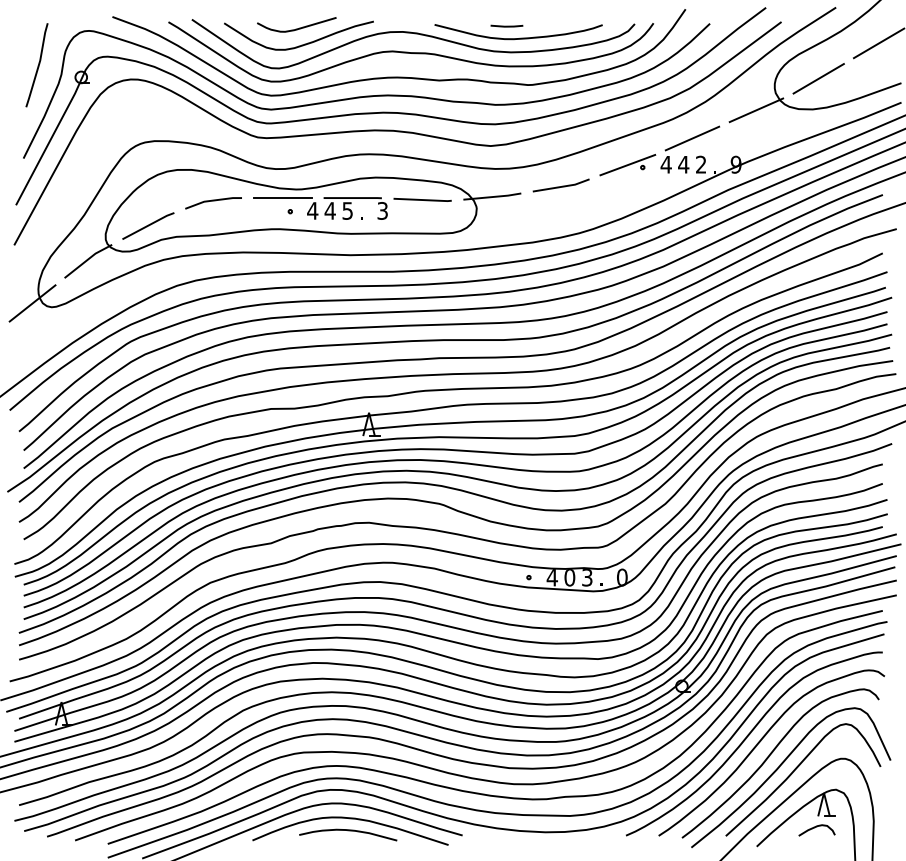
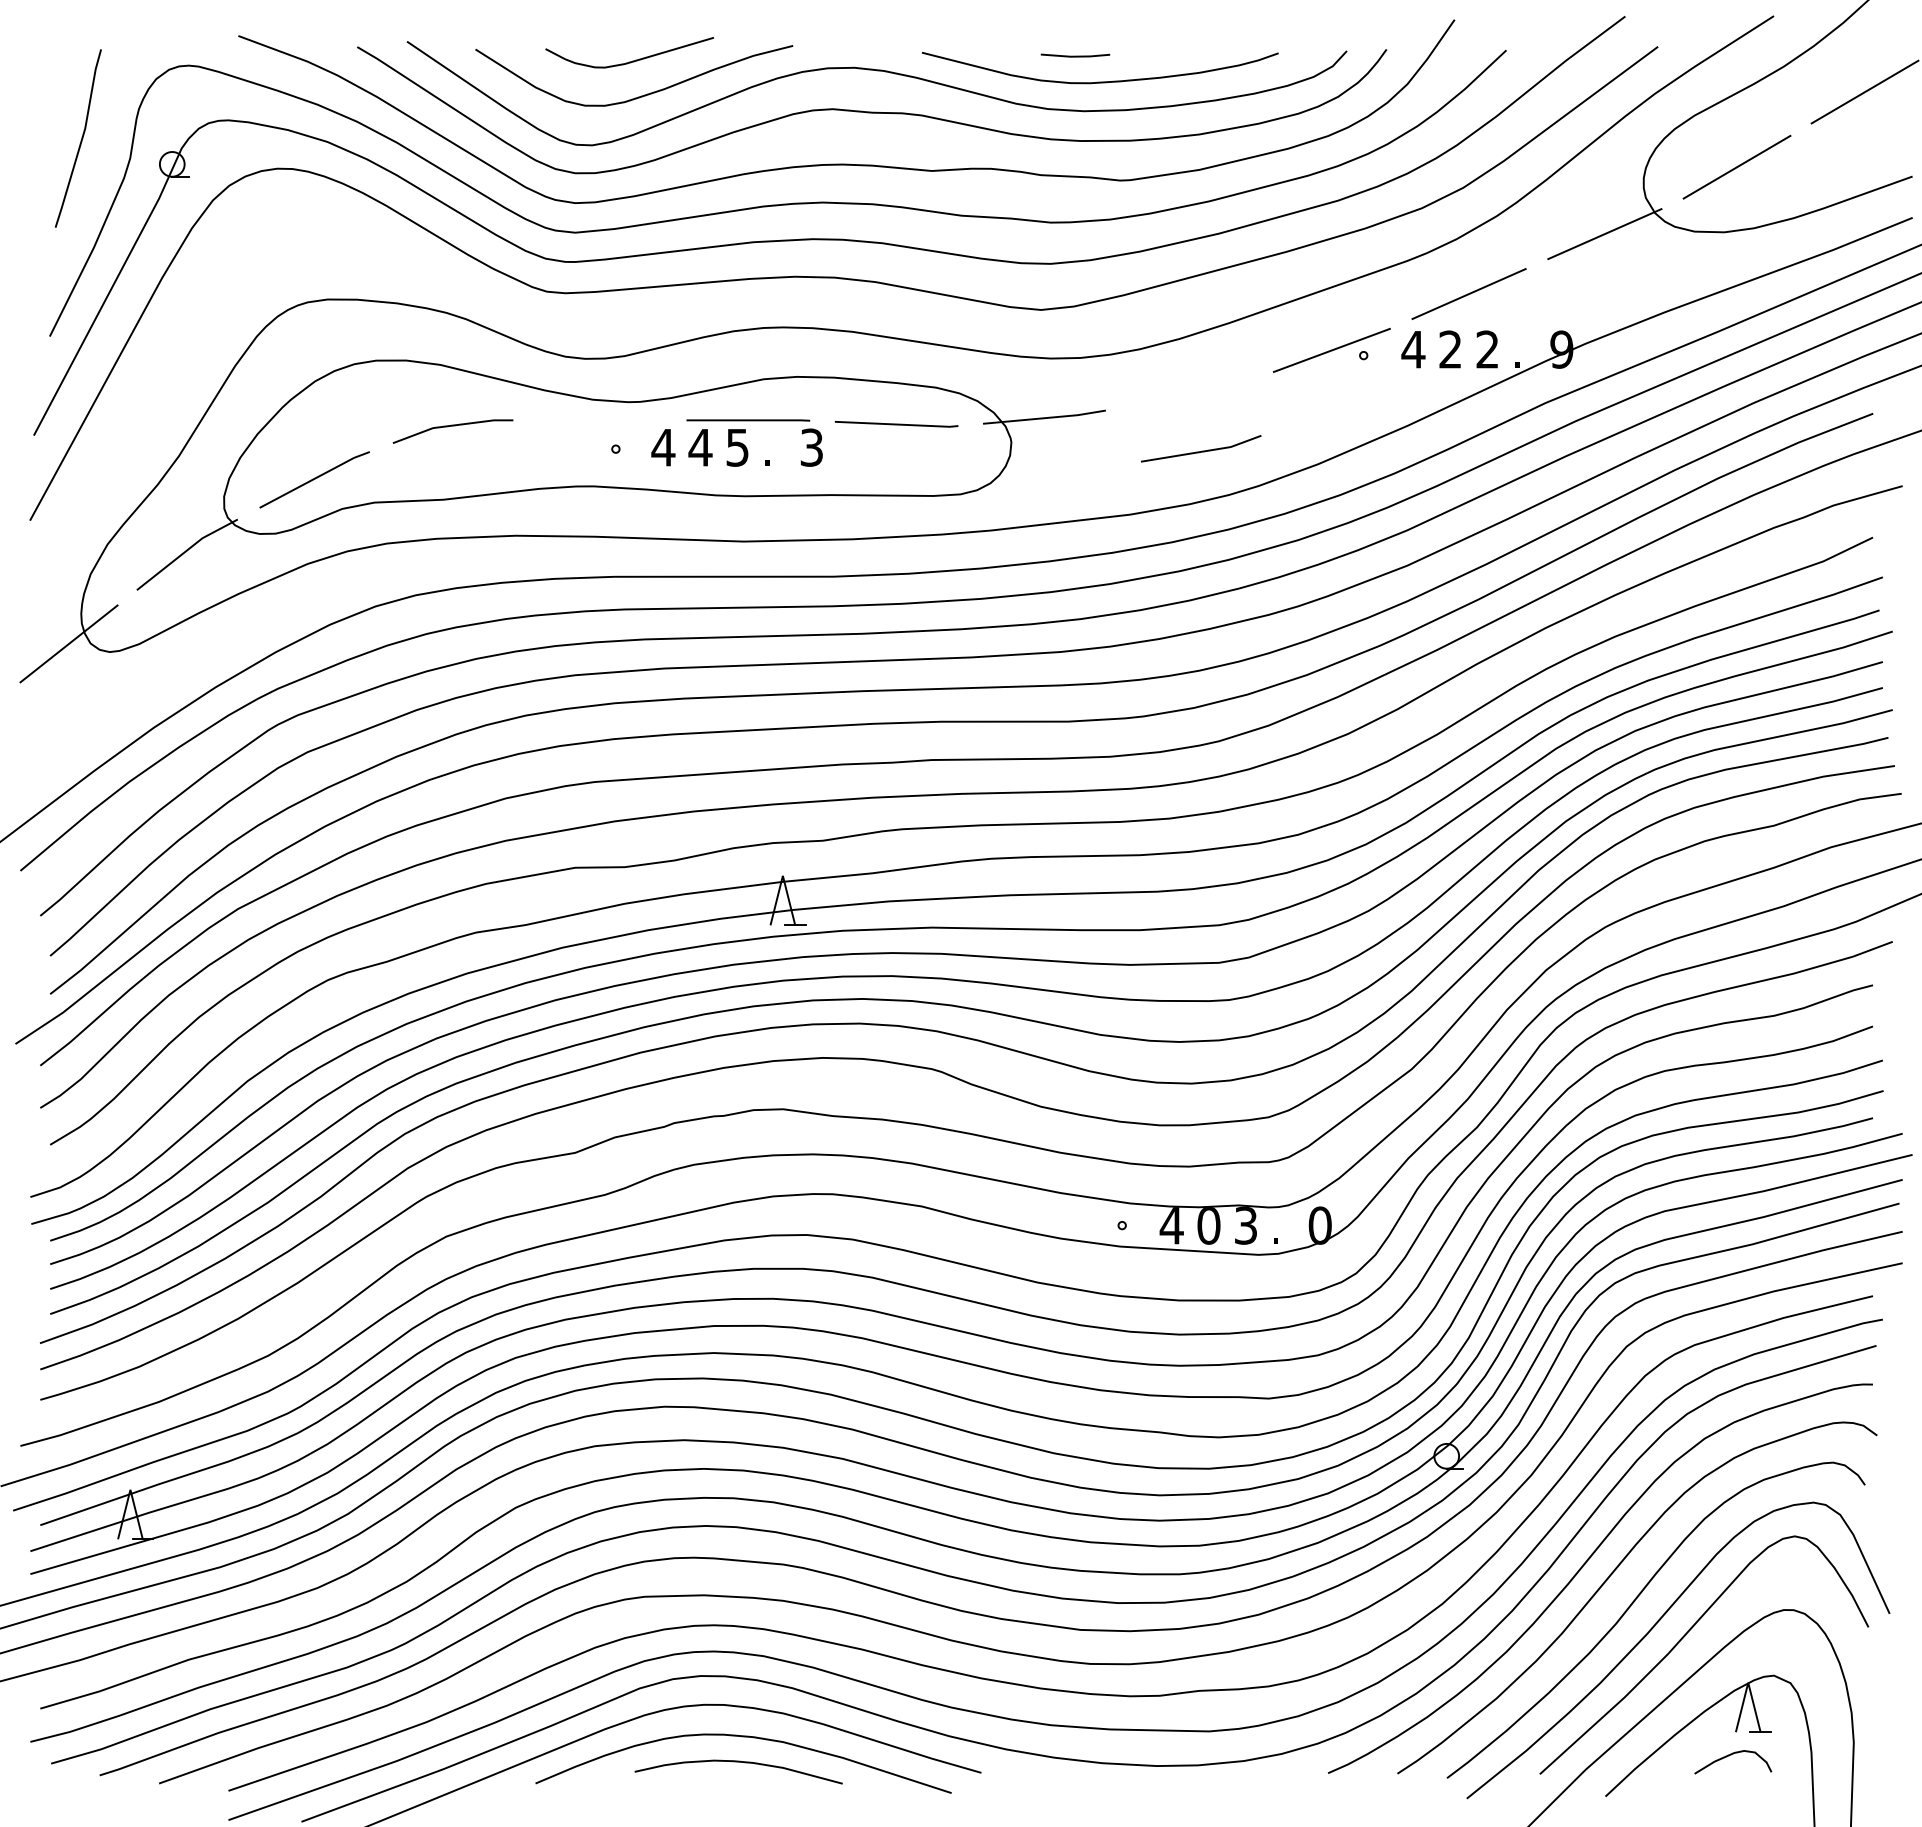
text: (683, 164) -> (1450, 349), 4 -> 2
line: (560, 186) -> (1199, 450), moved
line: (282, 198) -> (599, 421), removed

